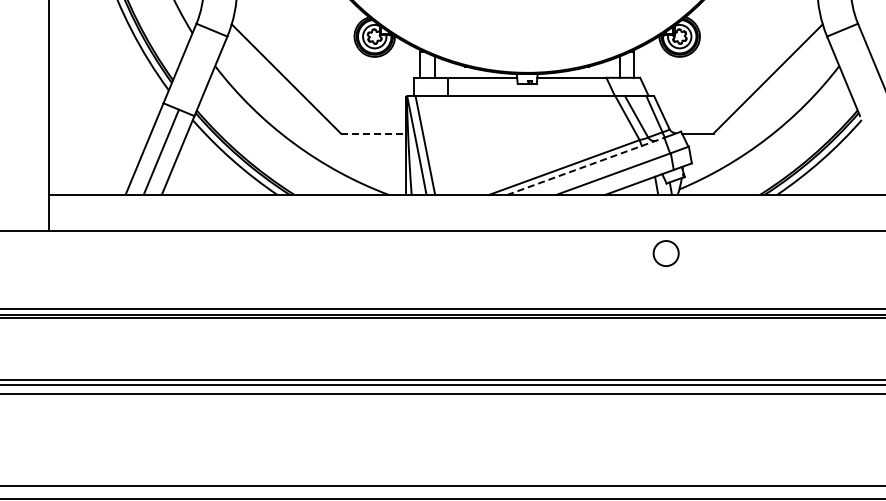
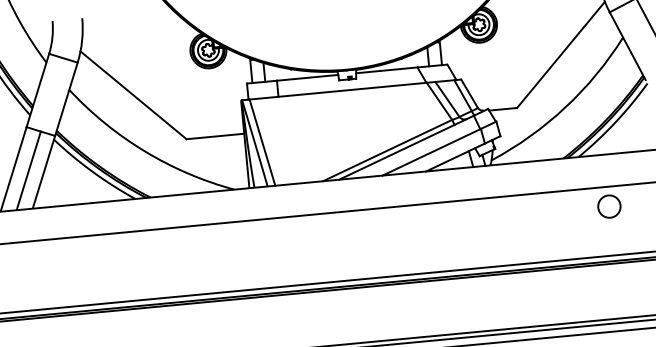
line: (373, 133) -> (215, 136), dashed -> solid
line: (585, 166) -> (406, 147), dashed -> solid
circle: (665, 253) -> (608, 206), moved

